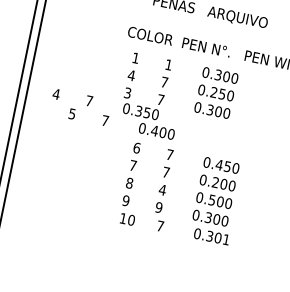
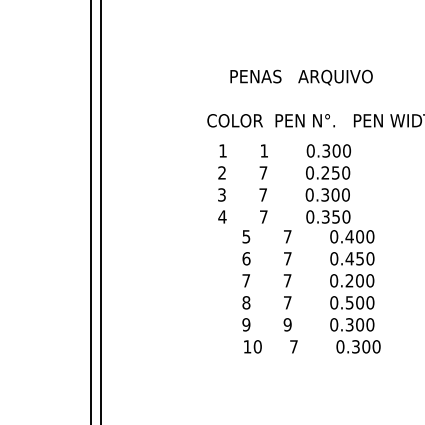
text: (131, 75) -> (221, 172), 4 -> 2
text: (113, 114) -> (296, 226), moved
text: (162, 189) -> (287, 302), 4 -> 7
text: (226, 239) -> (376, 346), 0.301 -> 0.300

